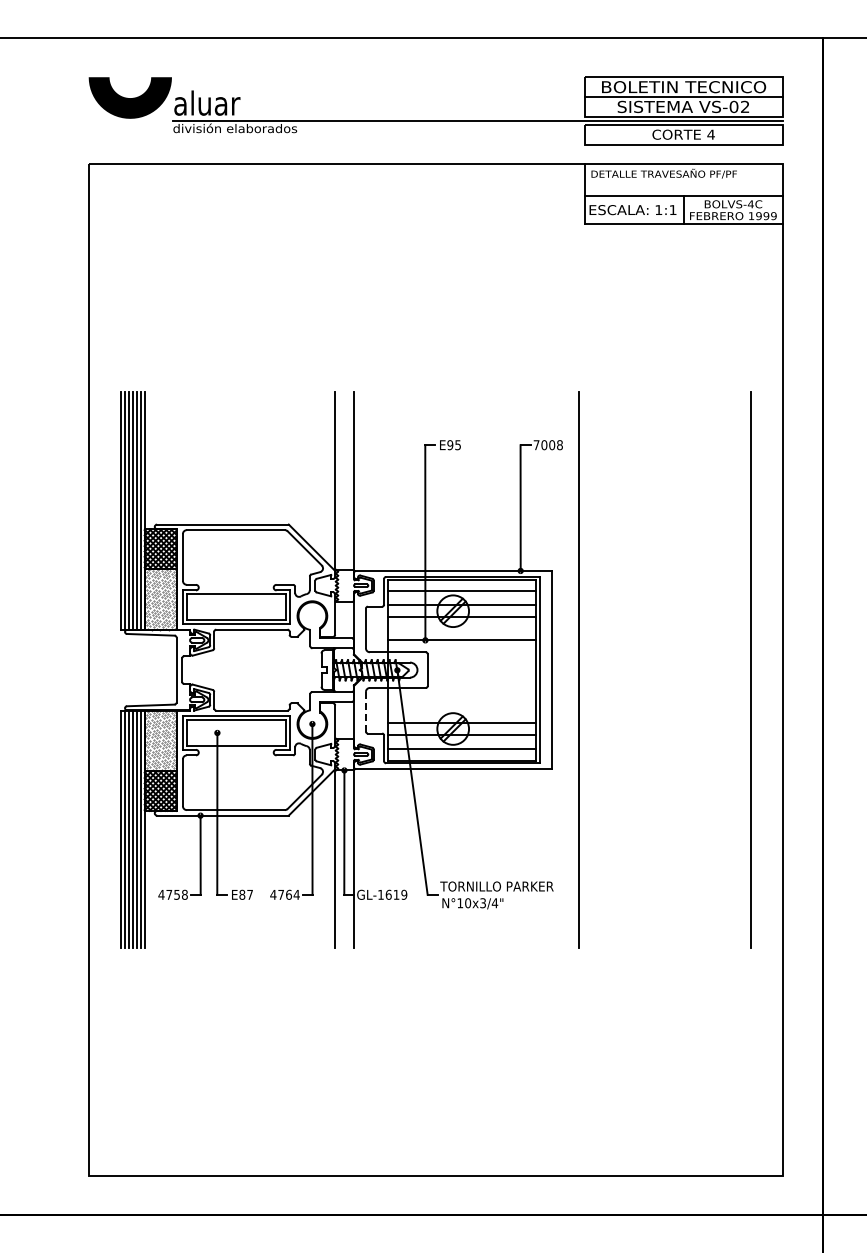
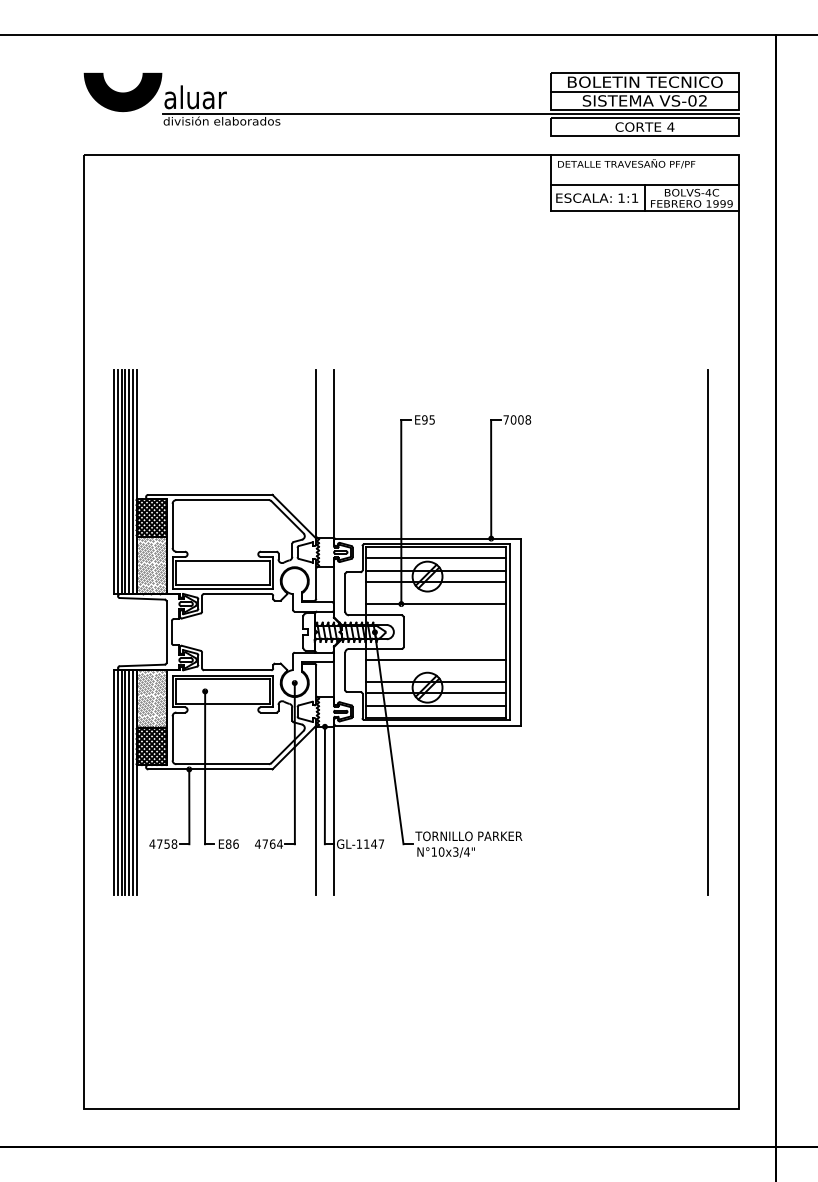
line: (578, 669) -> (545, 631), removed
line: (462, 699) -> (436, 659), added
line: (365, 711) -> (344, 671), dashed -> solid
text: (250, 894) -> (236, 843), E87 -> E86
text: (396, 894) -> (374, 843), GL-1619 -> GL-1147

